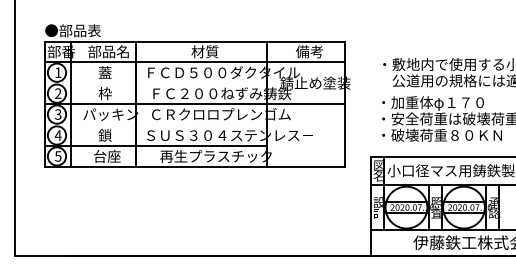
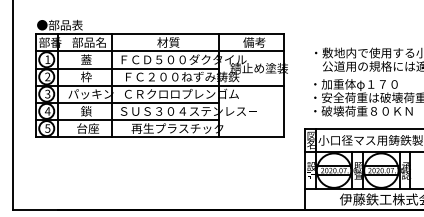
line: (155, 83) -> (127, 68), added
line: (155, 125) -> (127, 103), added

